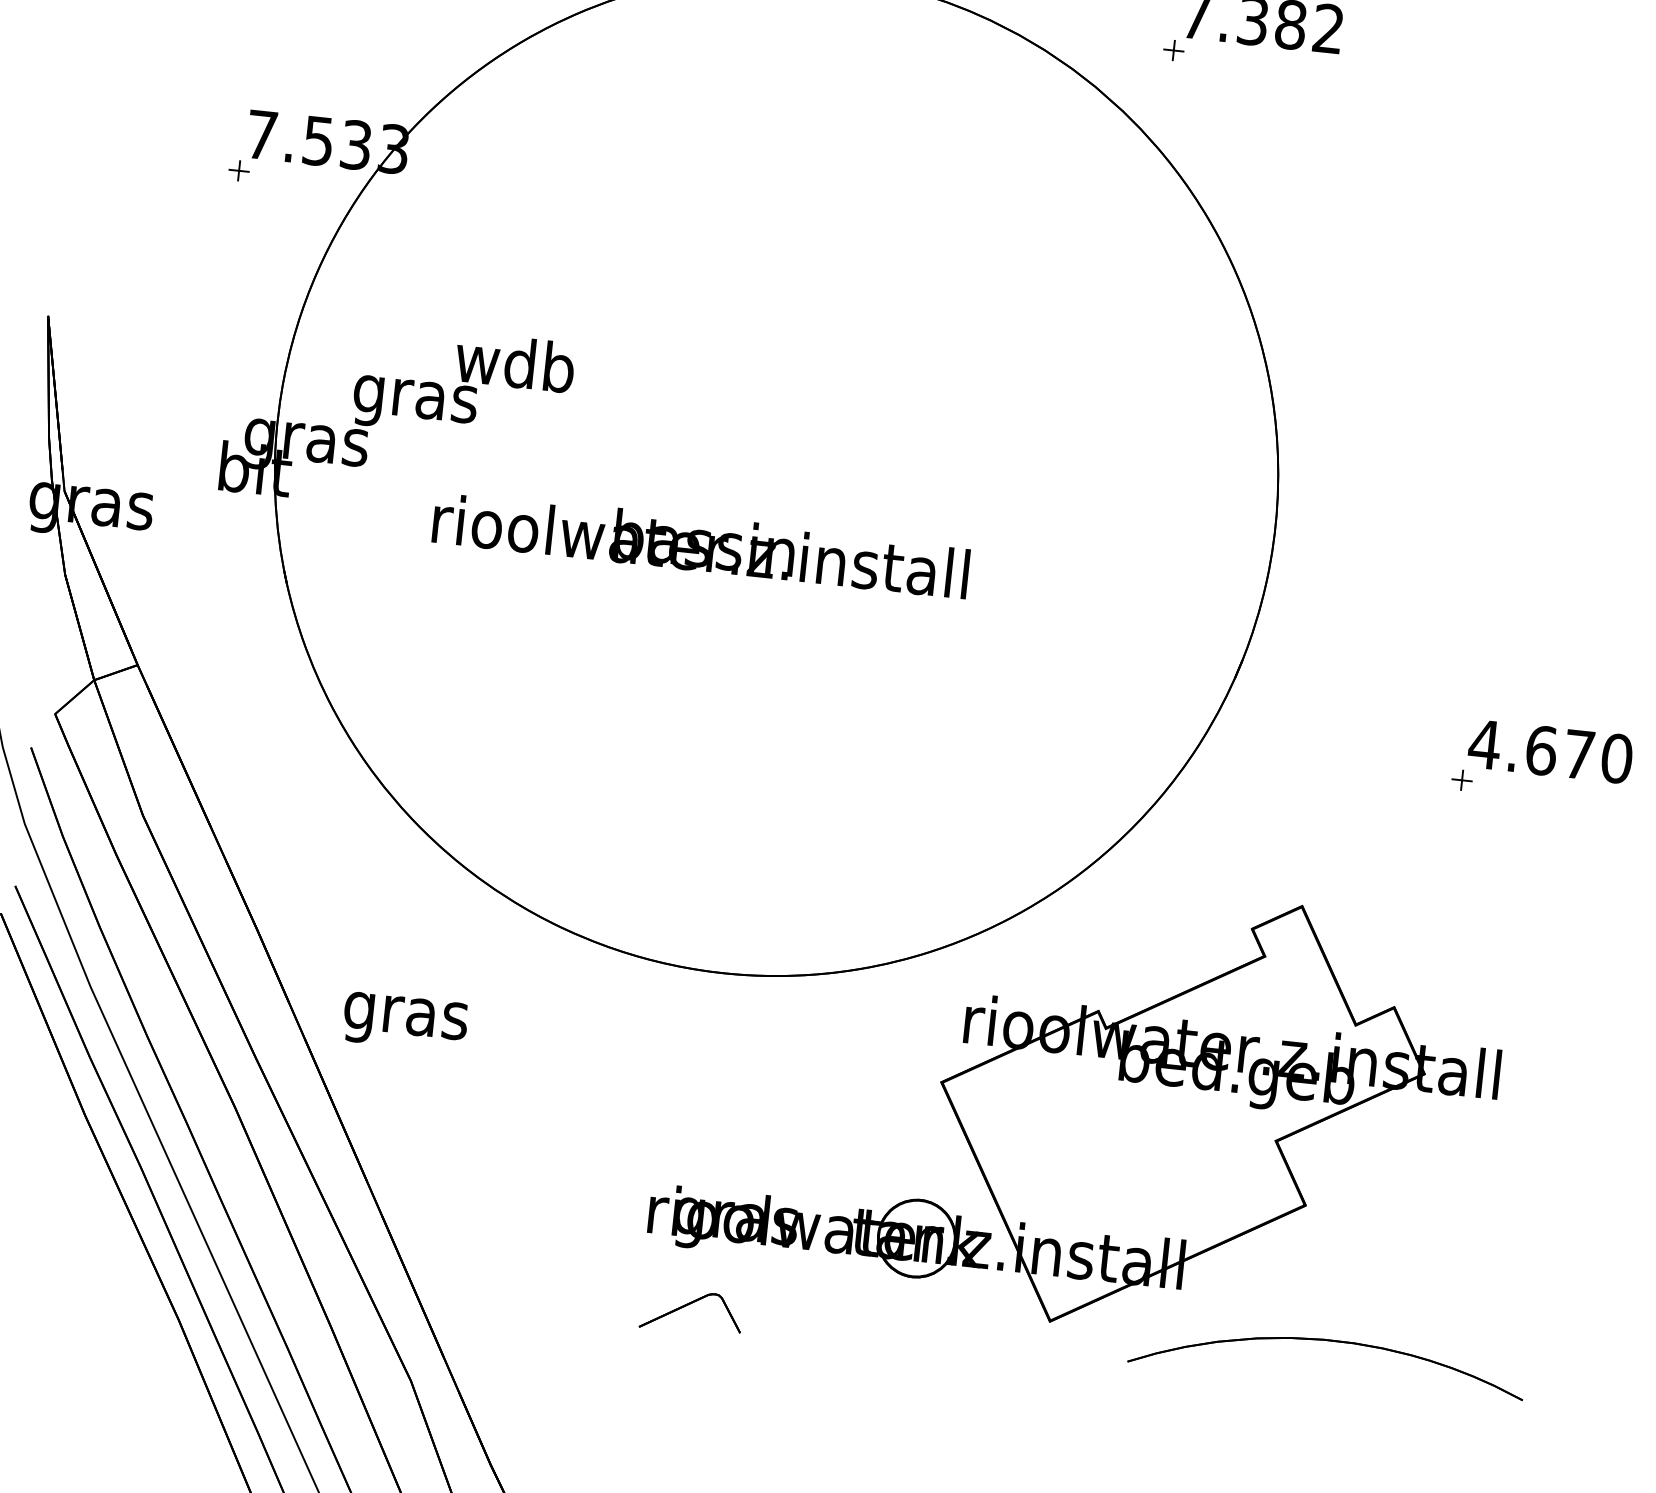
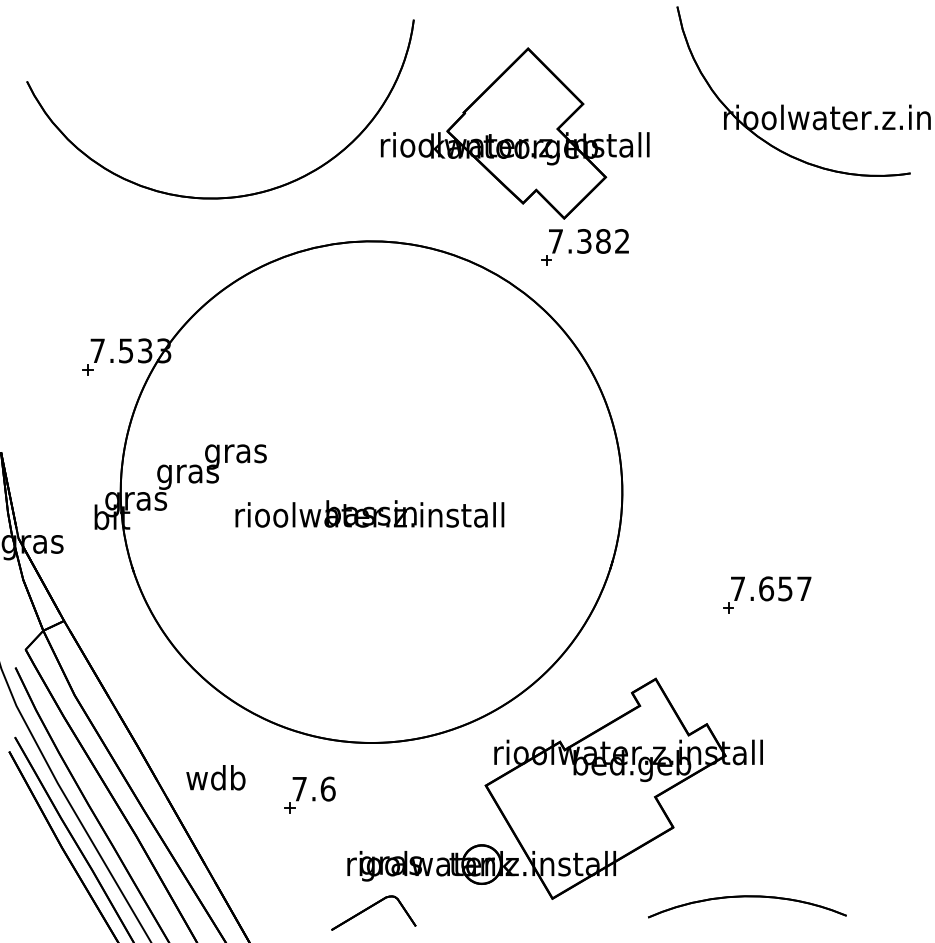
text: (514, 368) -> (235, 453), wdb -> gras
text: (700, 543) -> (369, 513), moved
text: (1549, 750) -> (770, 588), 4.670 -> 7.657
text: (406, 1014) -> (216, 780), gras -> wdb
part: (588, 1062) -> (309, 794), added
part: (691, 1310) -> (373, 912), size x1.67
part: (1329, 1342) -> (747, 897), moved

